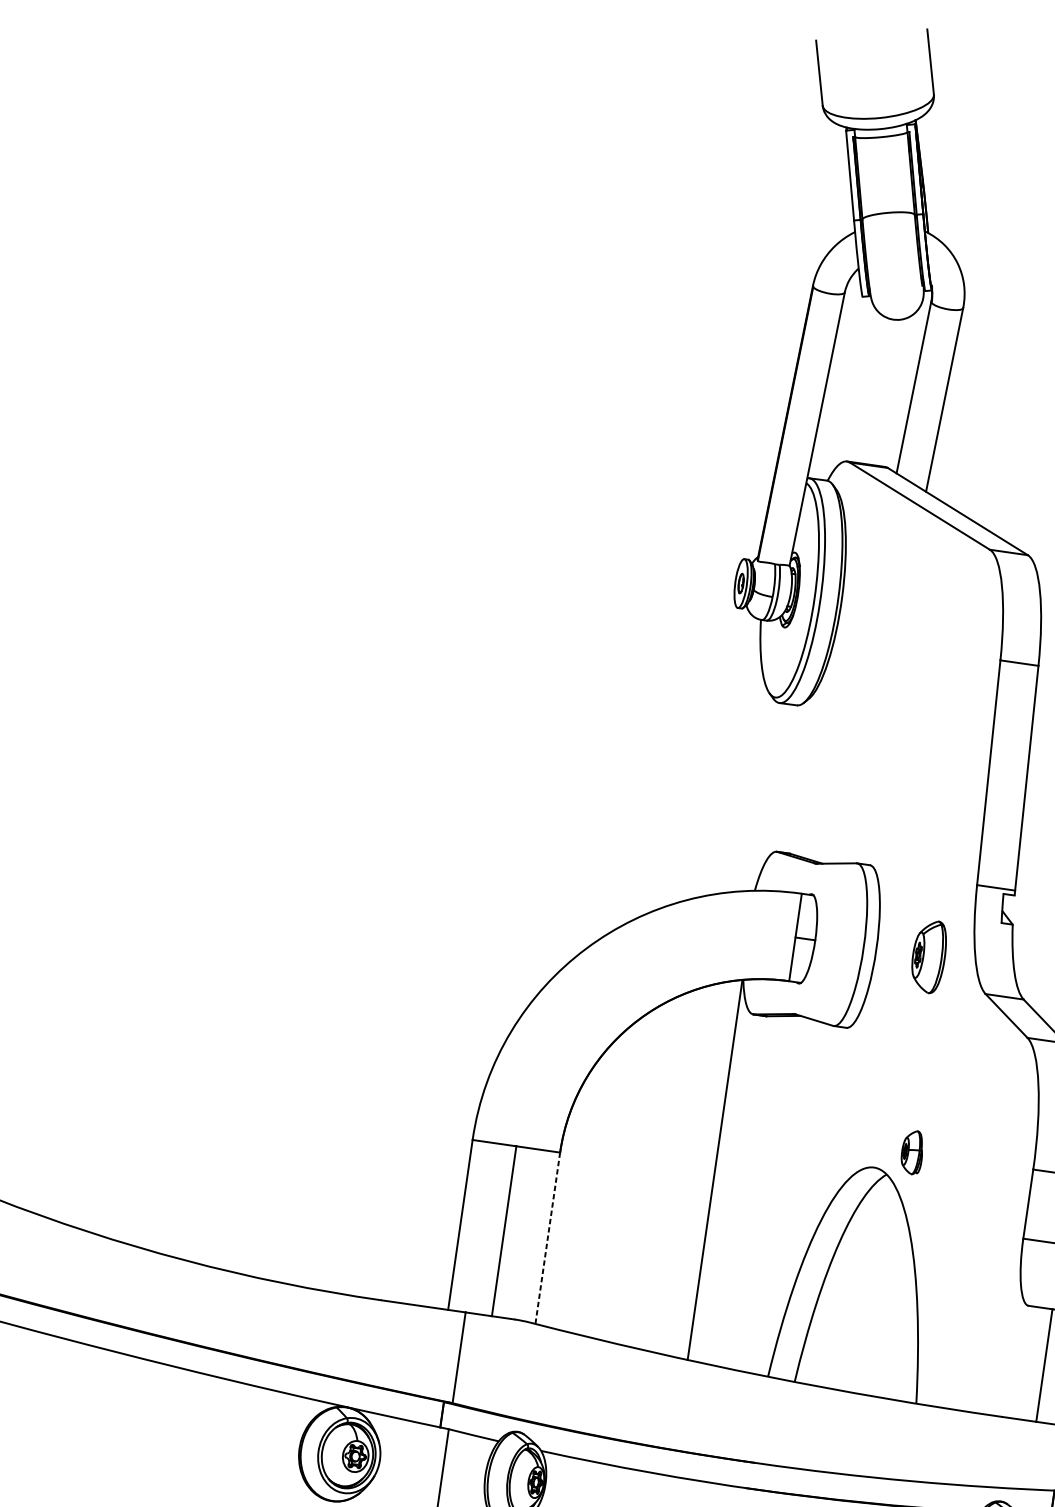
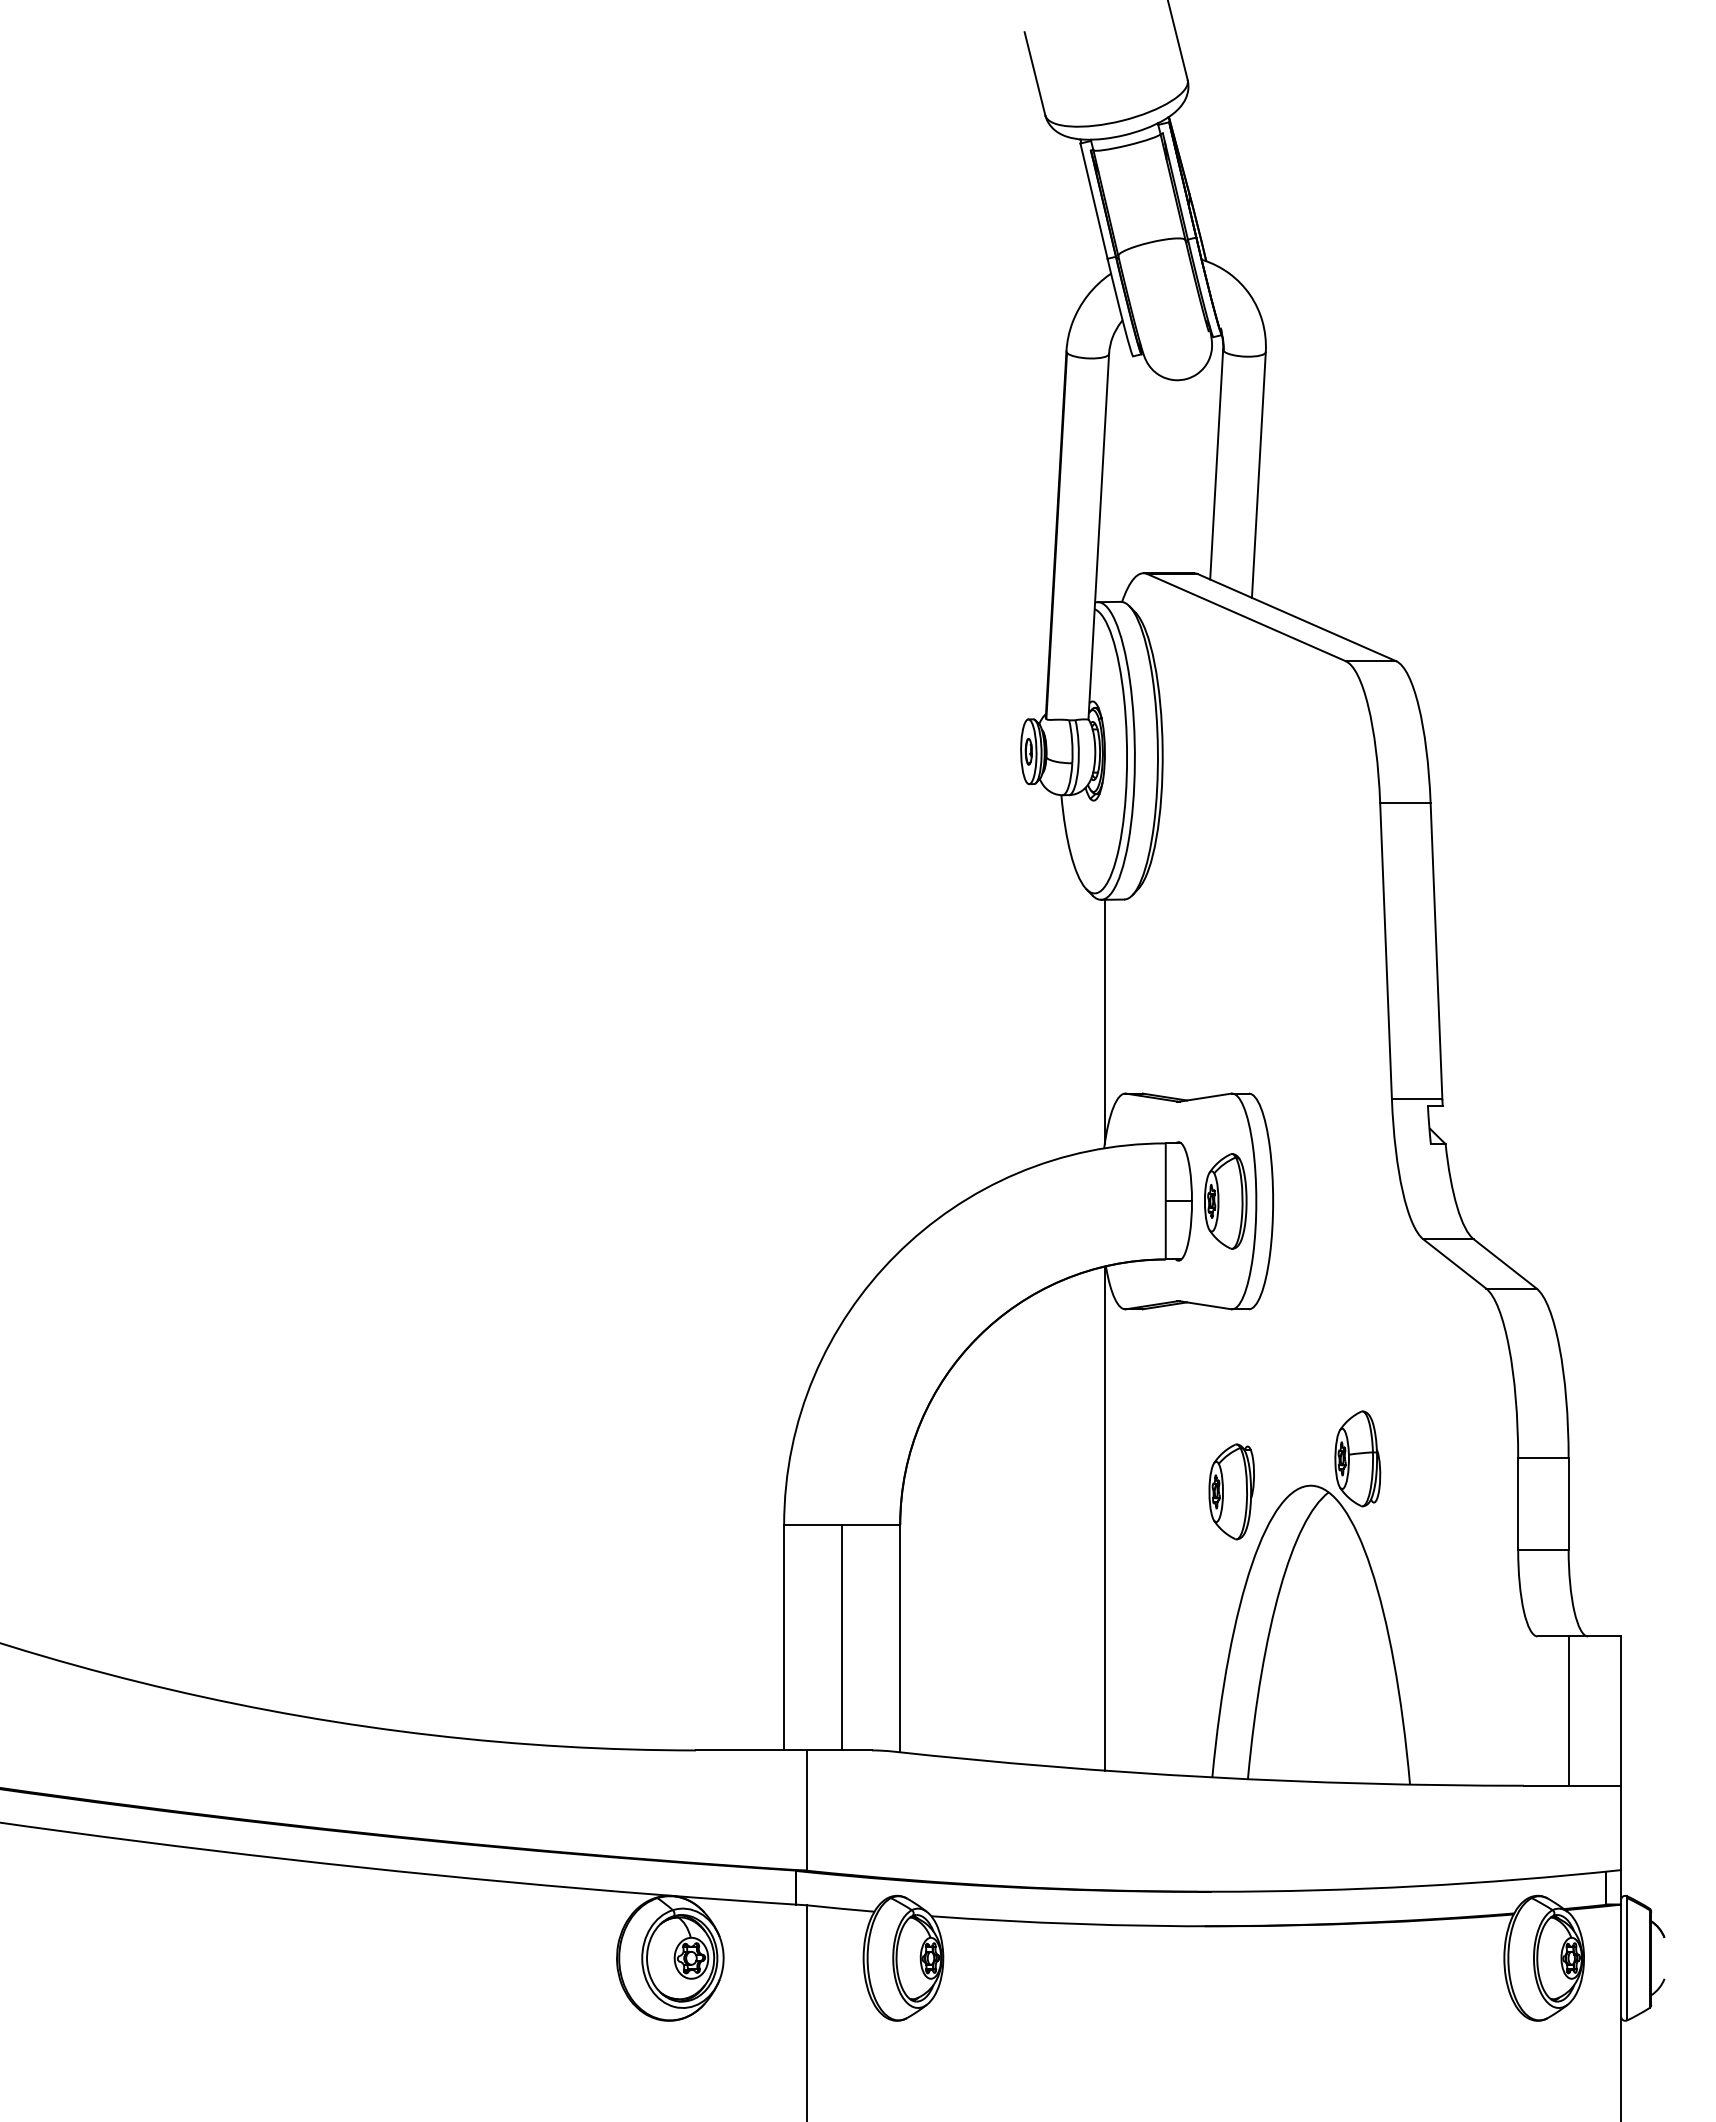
line: (768, 795) -> (1104, 1021), added
part: (928, 956) -> (1225, 1201), moved
part: (912, 1152) -> (1357, 1458), size x1.67
part: (813, 1163) -> (1231, 1491), added
line: (548, 1238) -> (900, 1638), dashed -> solid

